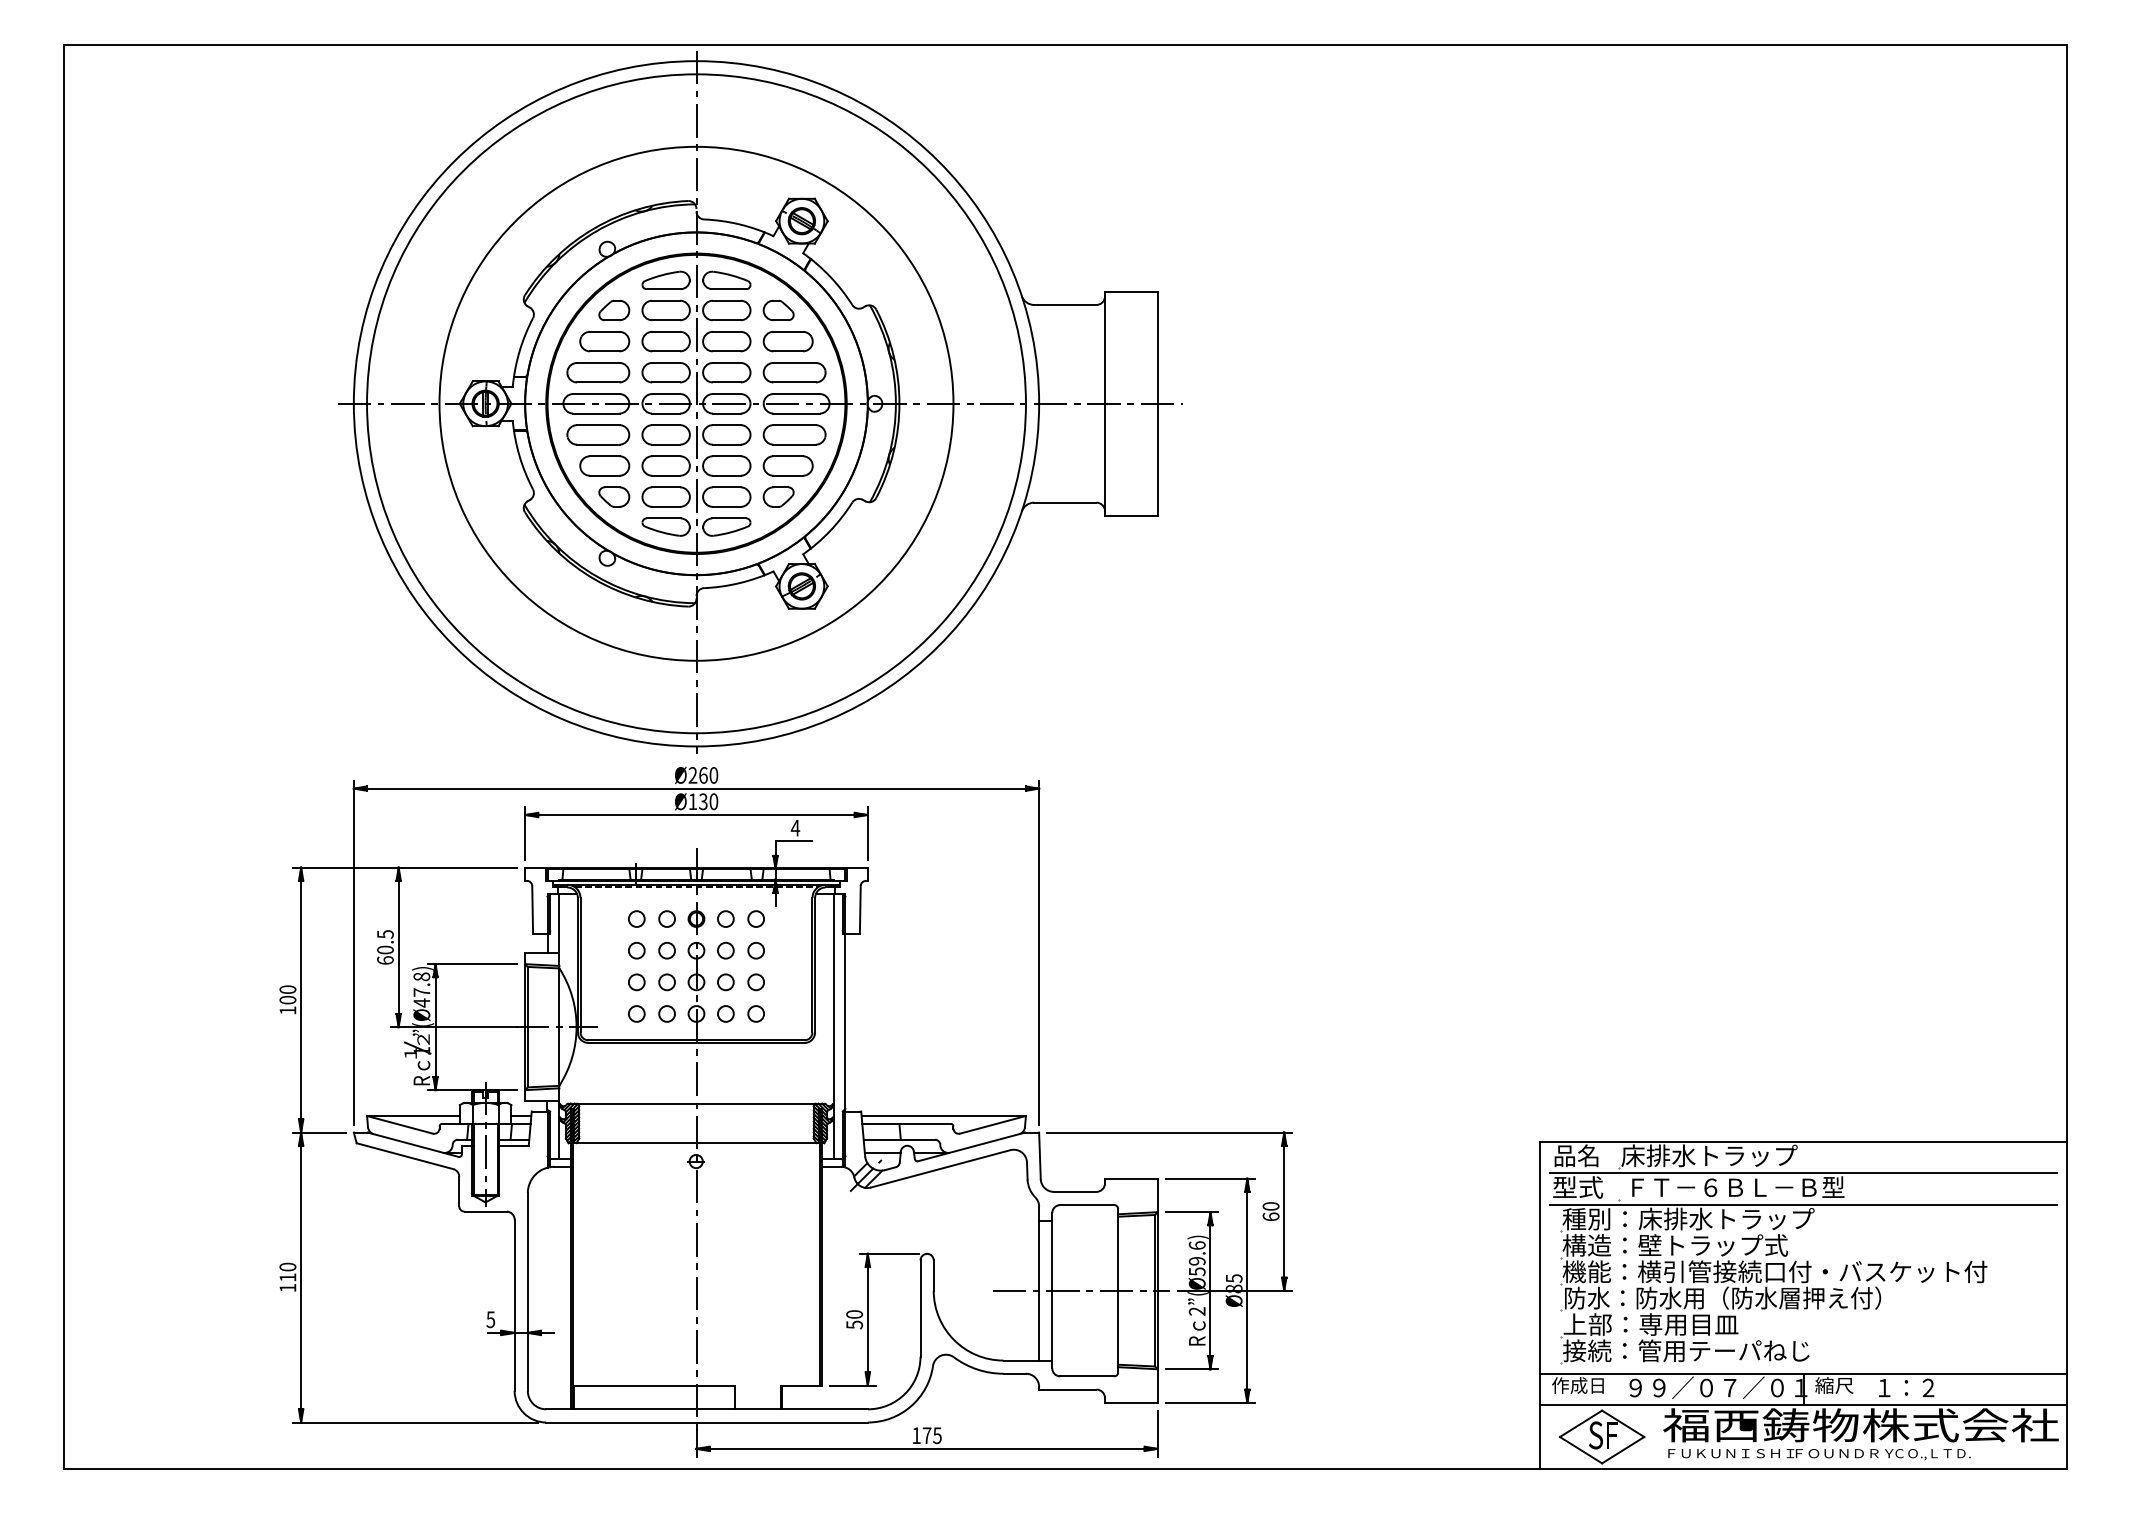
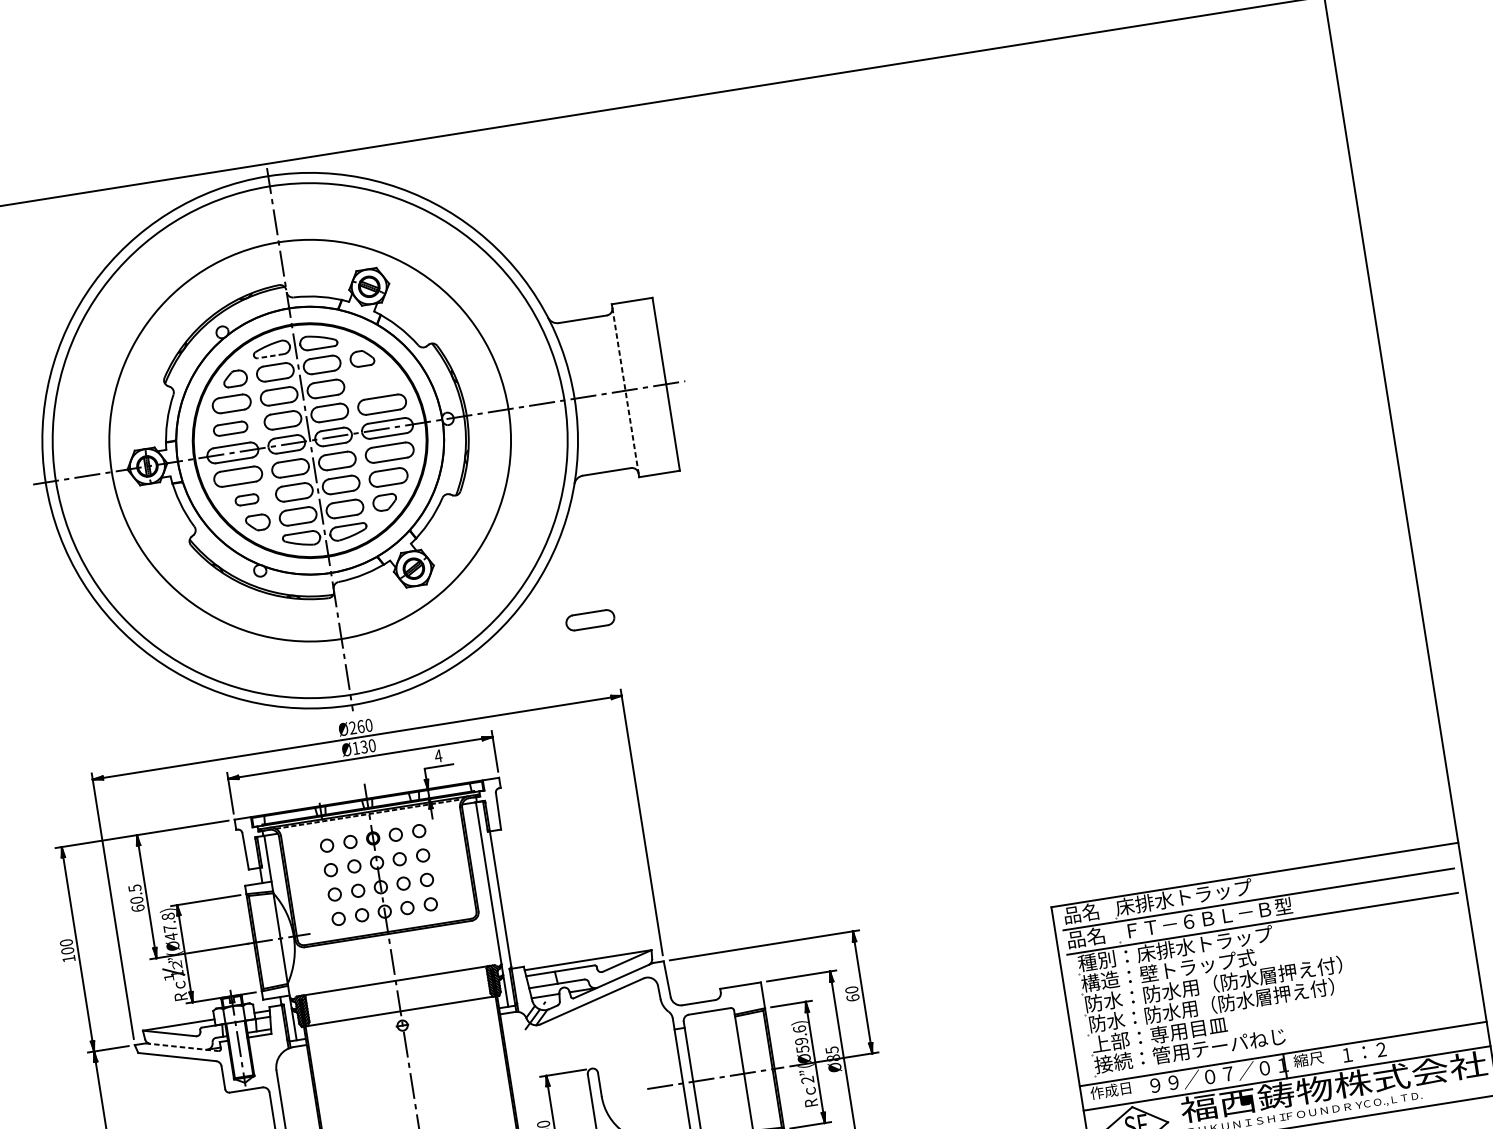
line: (663, 289) -> (270, 356), solid -> dashed
part: (787, 341) -> (372, 381), removed
part: (598, 372) -> (230, 428), size x0.7
line: (1105, 404) -> (625, 391), solid -> dashed
part: (604, 465) -> (246, 499), size x0.6
part: (1014, 686) -> (590, 620), added
line: (413, 1144) -> (182, 1047), solid -> dashed
text: (1578, 1187) -> (1086, 937), 型式 -> 品名
text: (1774, 1271) -> (1248, 978), 機能：横引管接続口付・バスケット付 -> 防水：防水用（防水層押え付）

